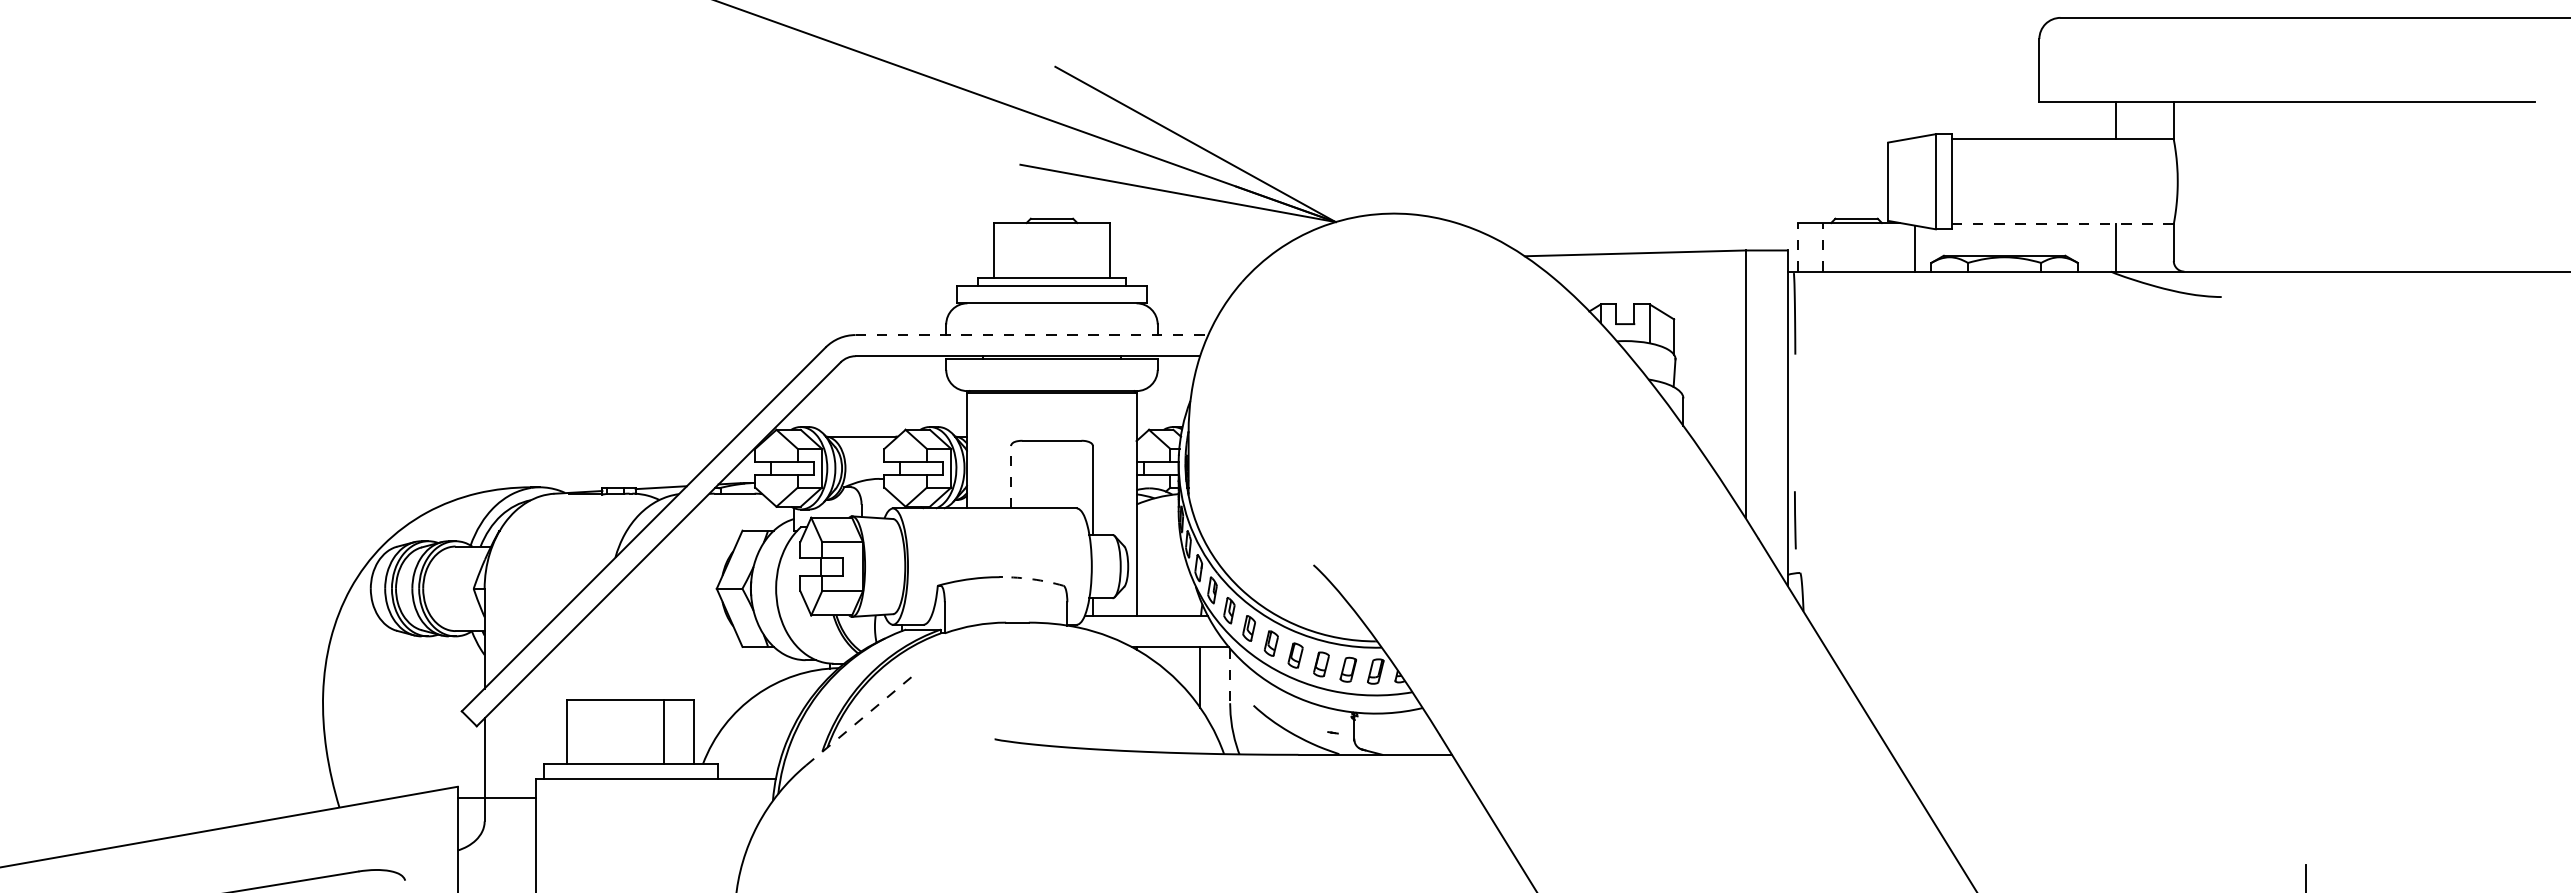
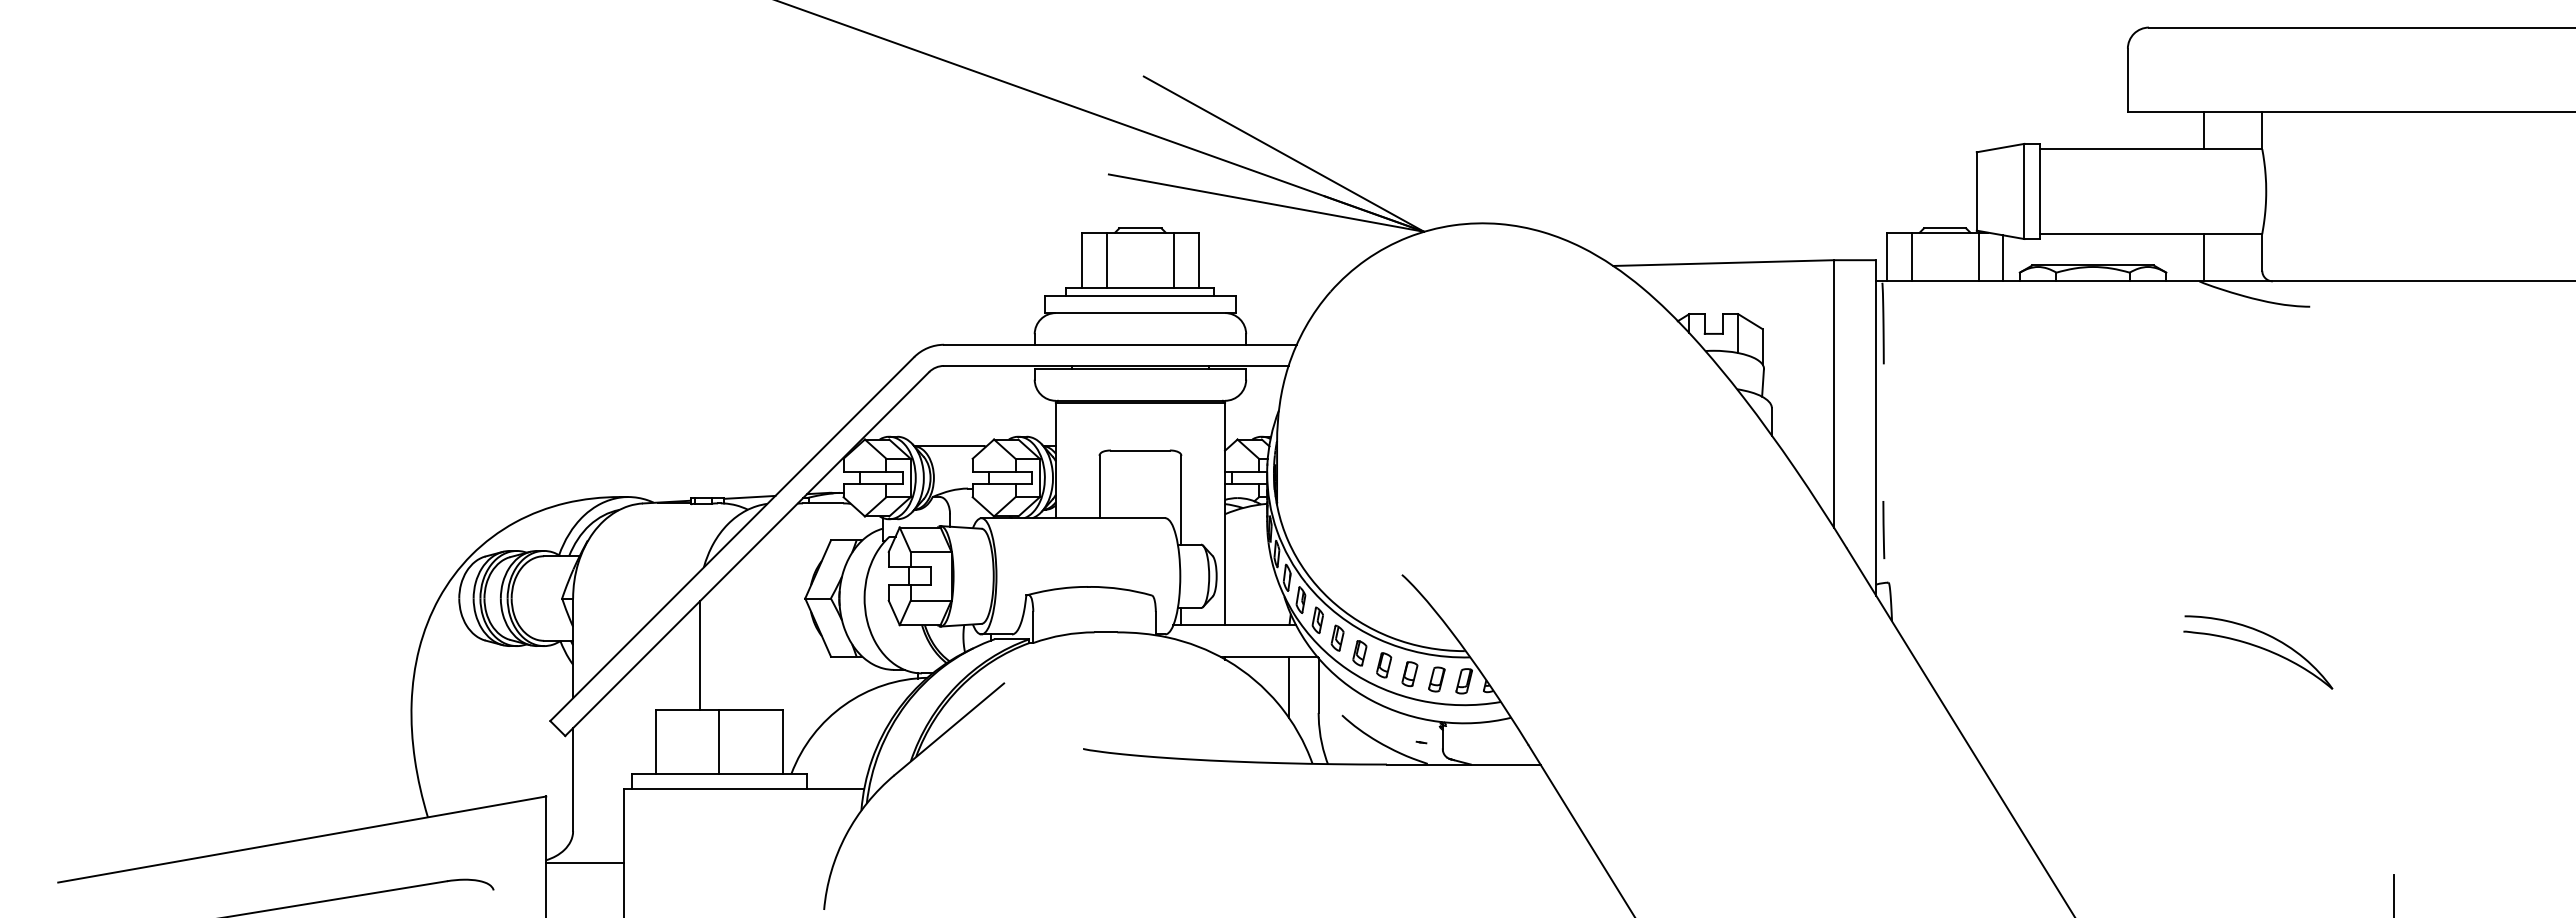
line: (2062, 223) -> (2150, 233), dashed -> solid
line: (1798, 246) -> (1886, 256), dashed -> solid
line: (1823, 246) -> (1911, 256), dashed -> solid
line: (1890, 246) -> (1978, 256), added
line: (1018, 249) -> (1106, 259), added
line: (1086, 249) -> (1174, 259), added
line: (1032, 334) -> (1120, 344), dashed -> solid
line: (1011, 476) -> (1099, 486), dashed -> solid
arc: (1033, 579) -> (1121, 589), dashed -> solid
part: (2170, 642) -> (2258, 652), added
line: (611, 645) -> (699, 655), added
line: (1230, 676) -> (1318, 686), dashed -> solid
line: (861, 719) -> (949, 729), dashed -> solid
line: (664, 731) -> (719, 741), moved
line: (497, 797) -> (585, 862), moved

